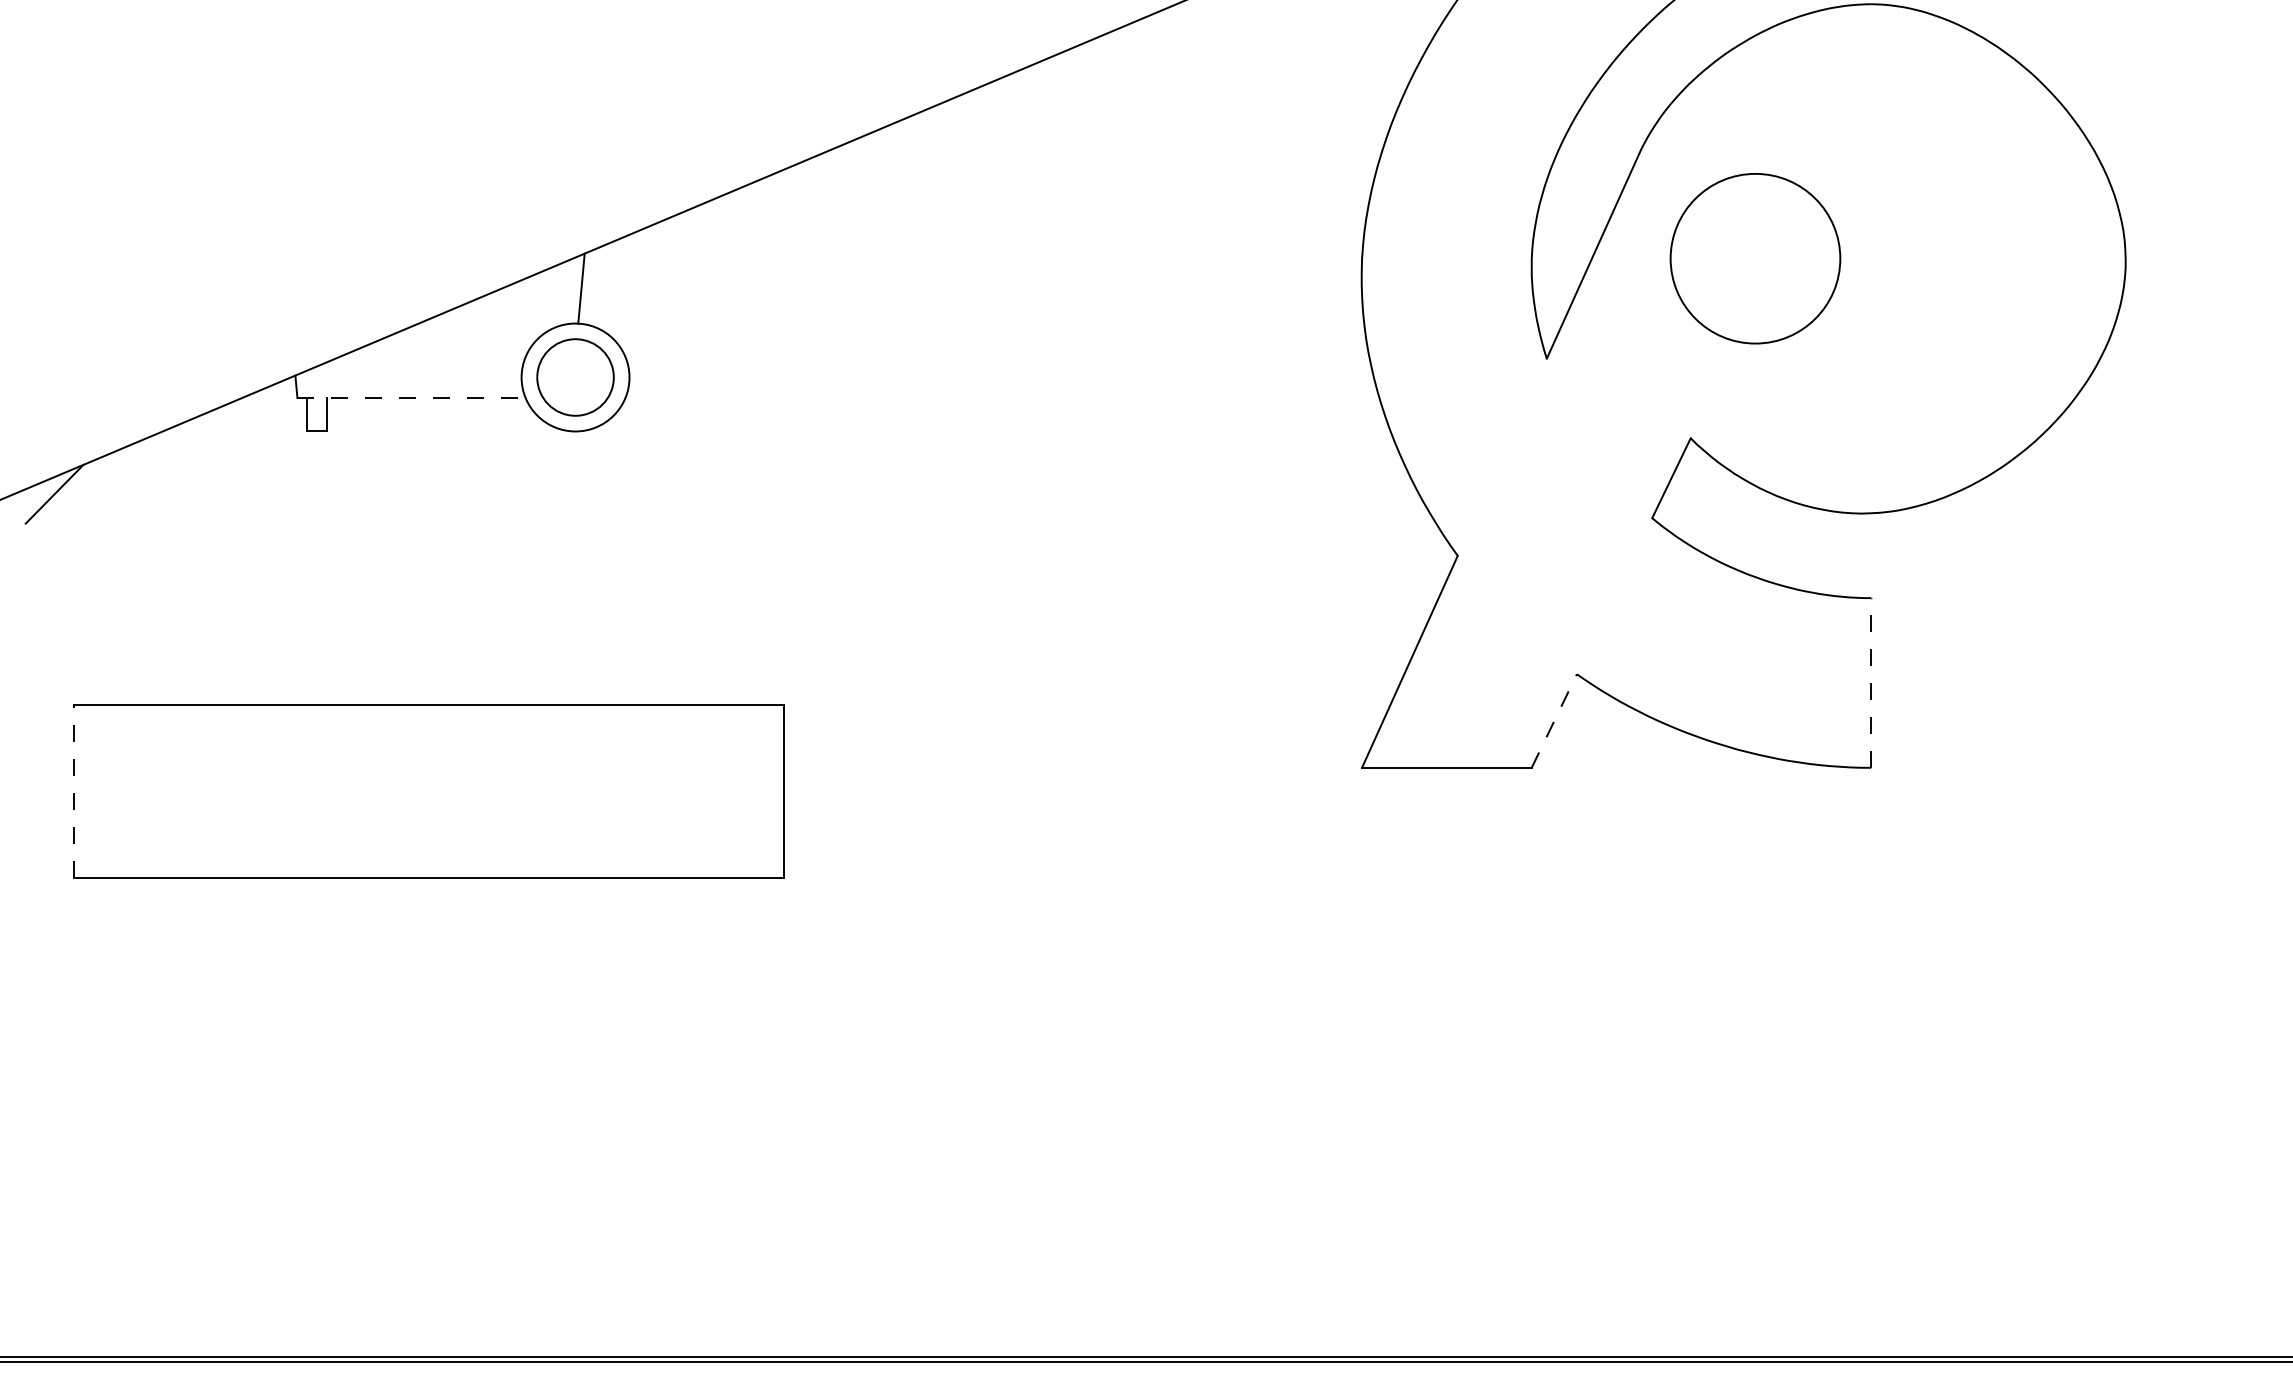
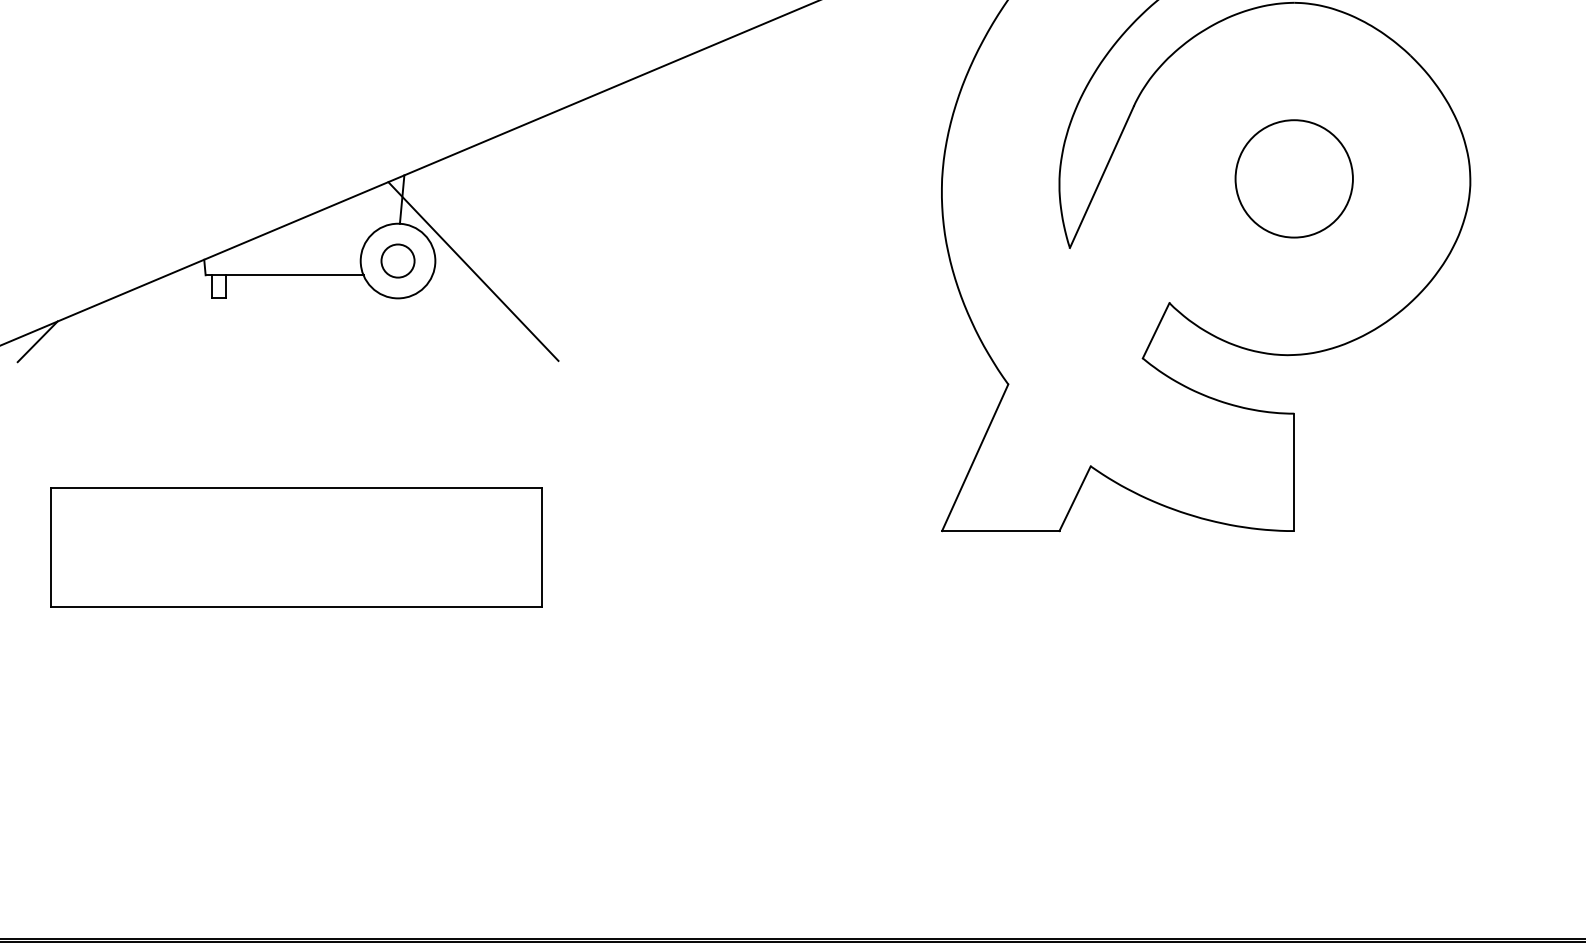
circle: (1754, 258) -> (1293, 178), moved
circle: (574, 376) -> (397, 260), size x0.62
line: (684, 392) -> (473, 271), added
line: (411, 398) -> (284, 275), dashed -> solid
line: (1871, 683) -> (1294, 472), dashed -> solid
line: (1554, 720) -> (1075, 498), dashed -> solid
line: (73, 791) -> (50, 547), dashed -> solid

